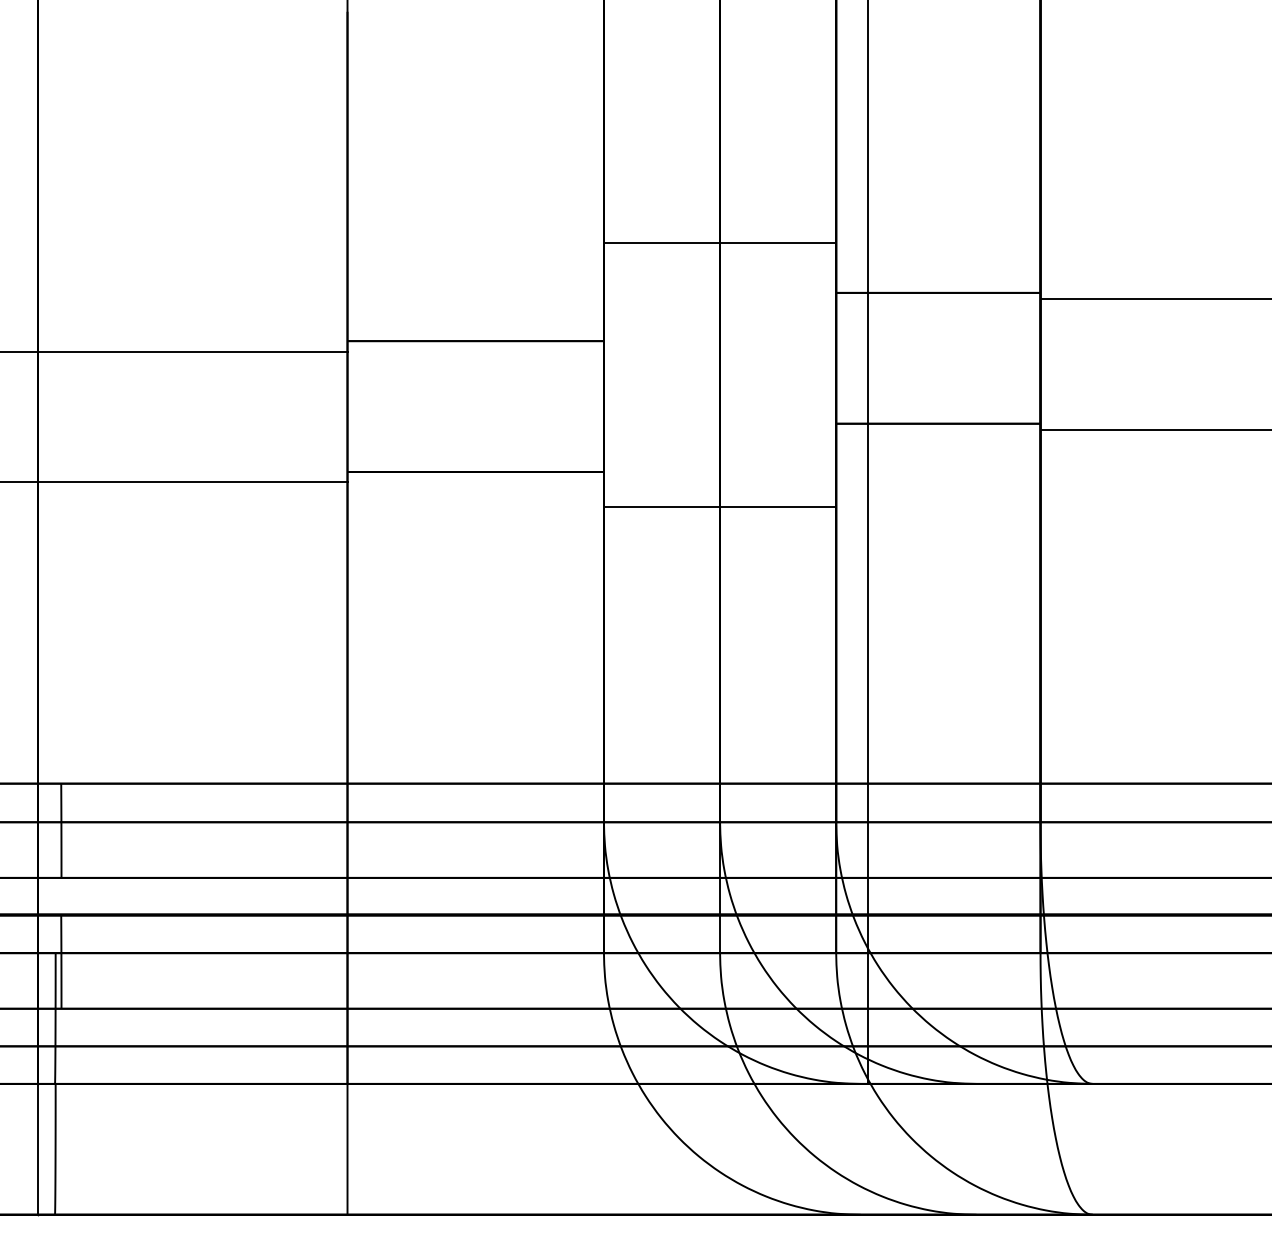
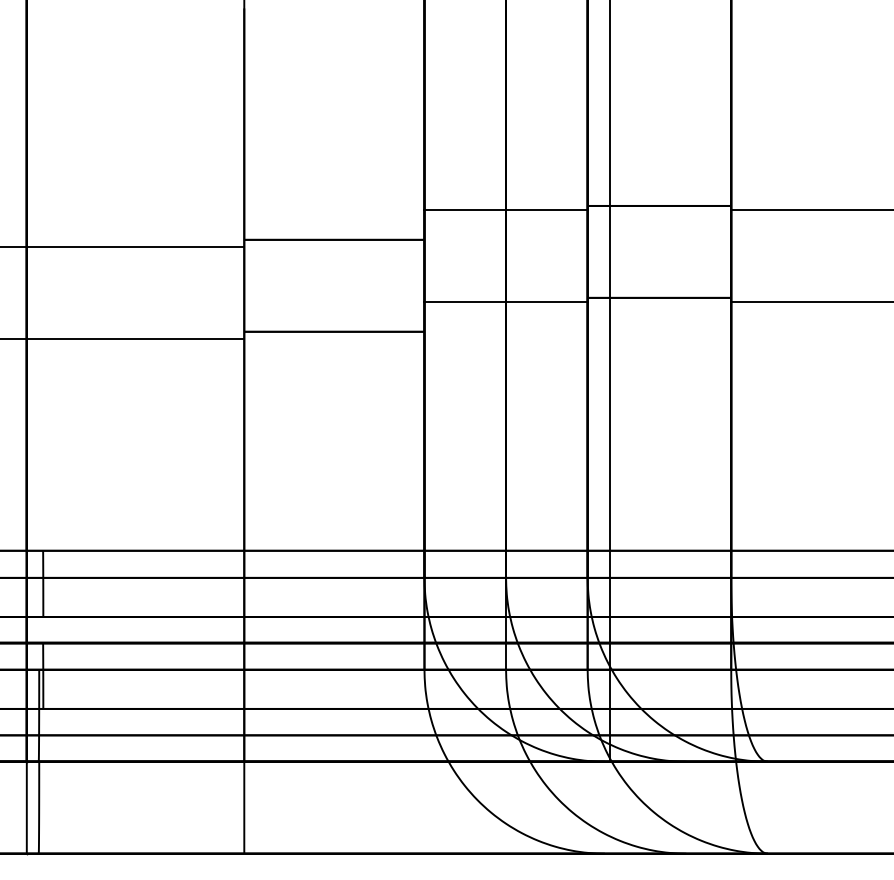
line: (719, 243) -> (505, 210), moved
line: (719, 507) -> (505, 302), moved

